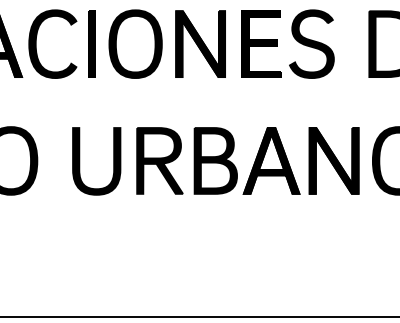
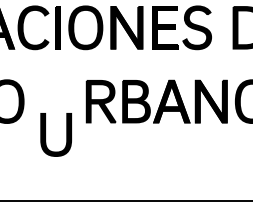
part: (79, 160) -> (45, 134), moved

